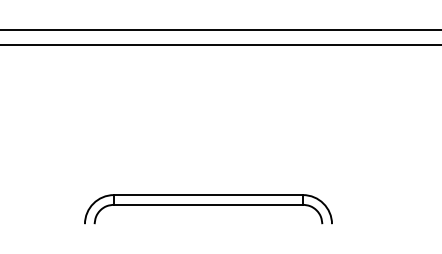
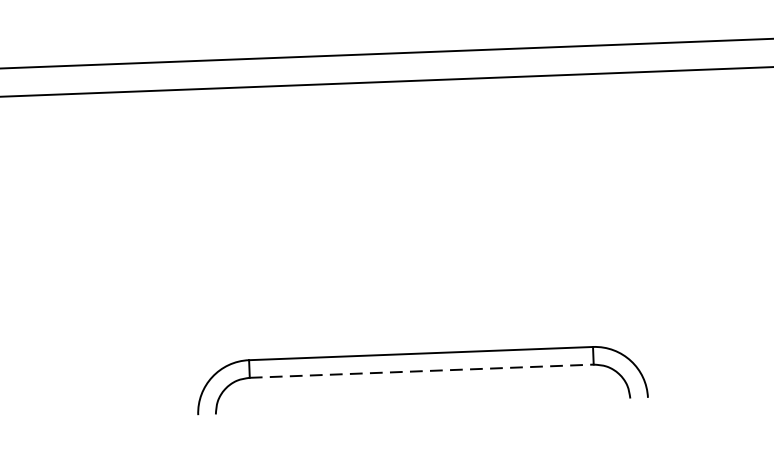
line: (209, 204) -> (423, 370), solid -> dashed

